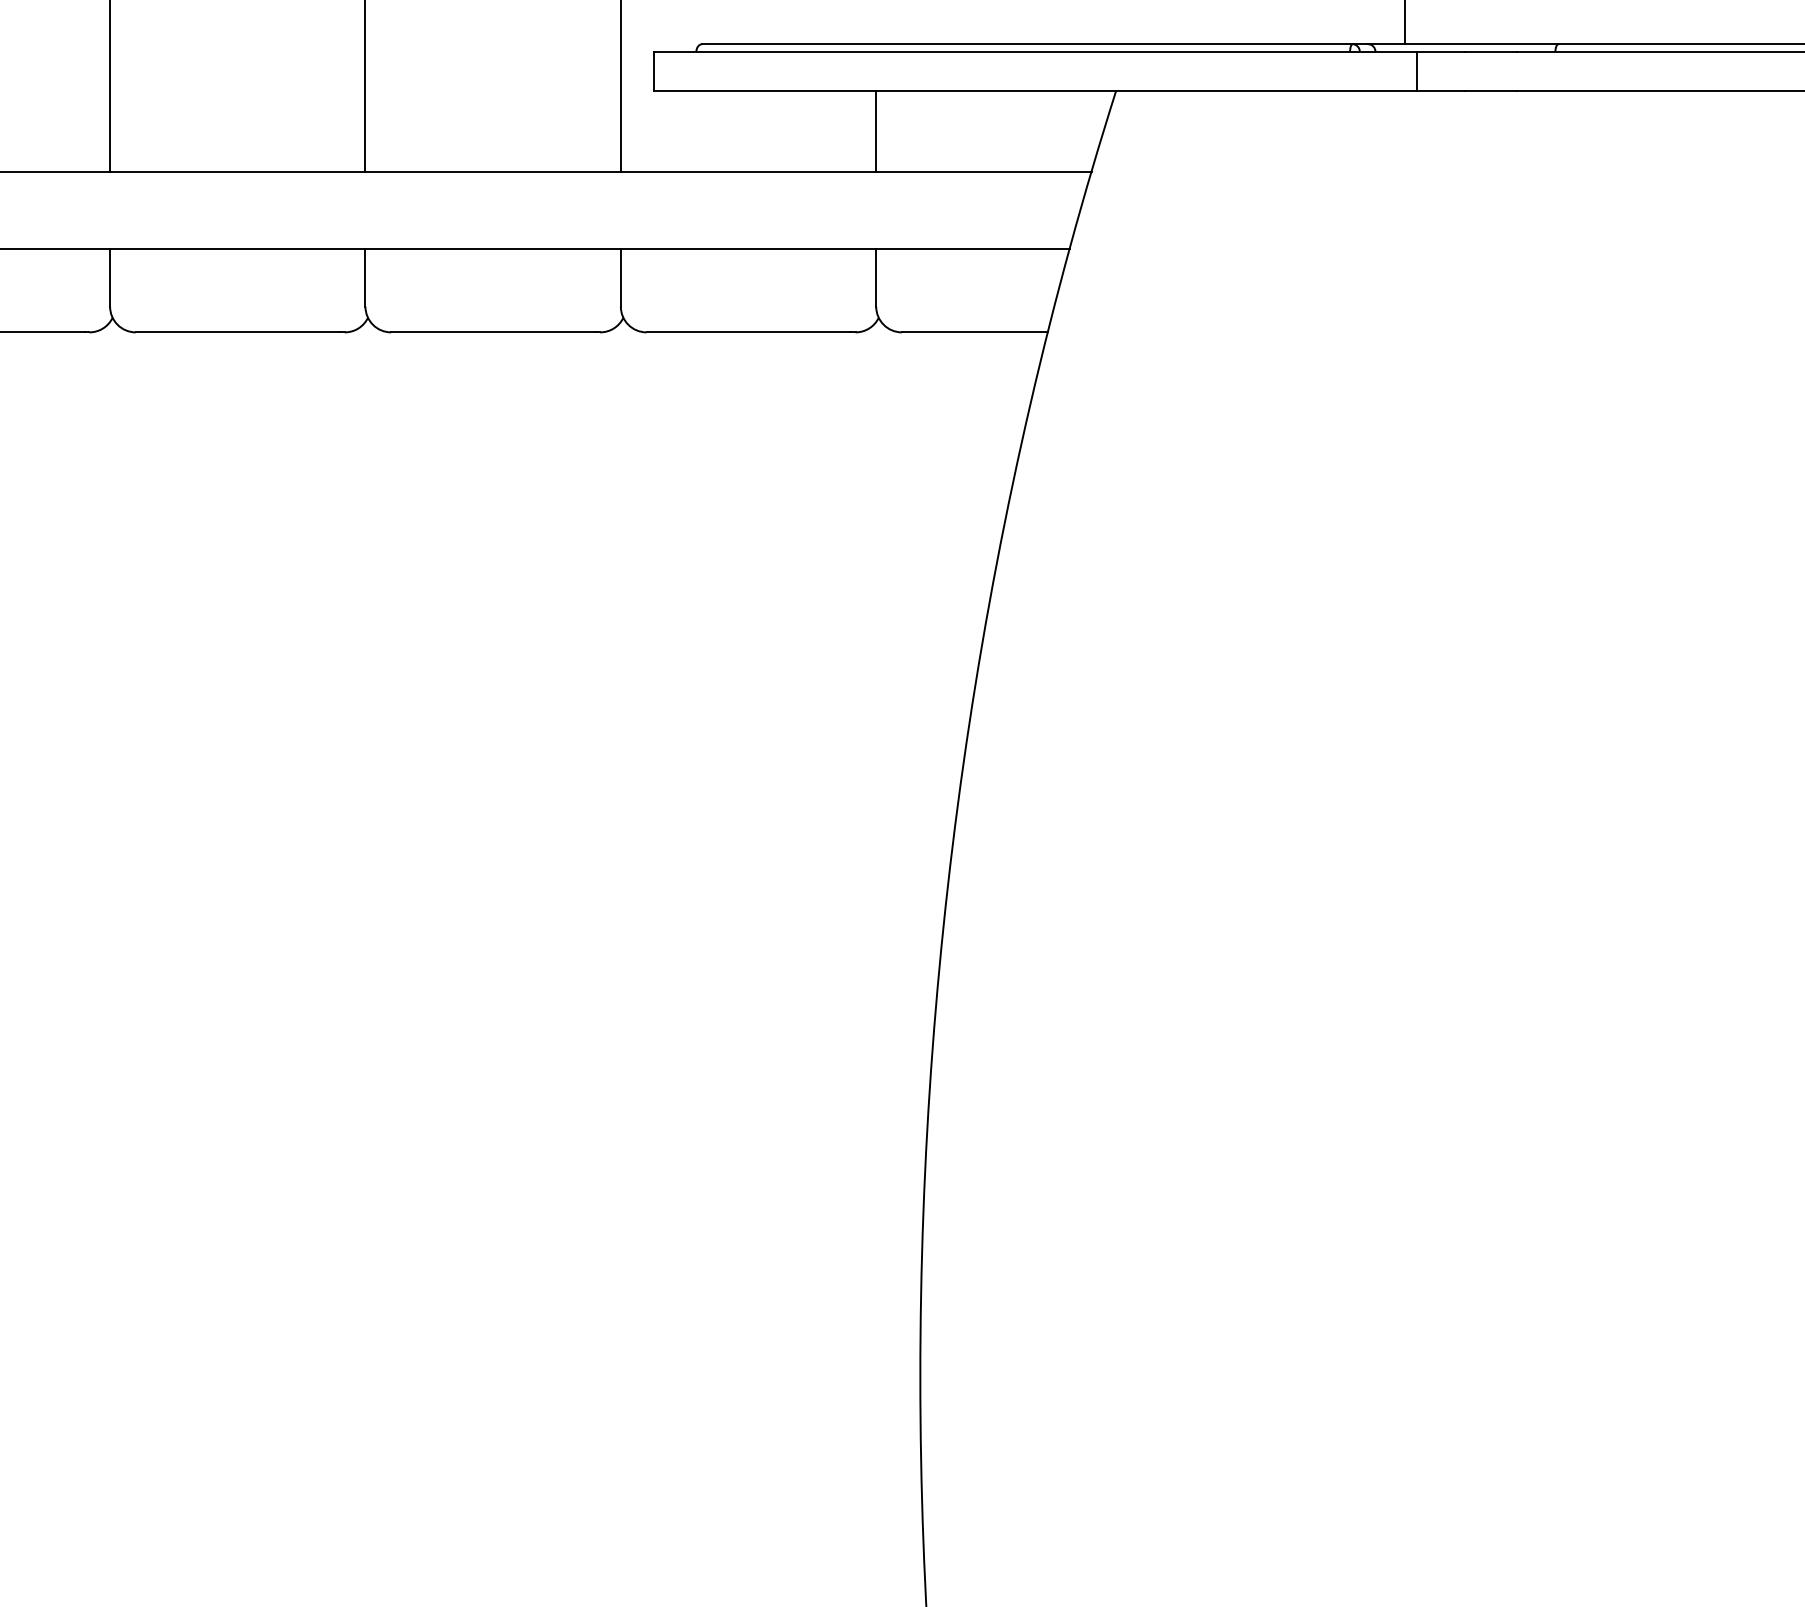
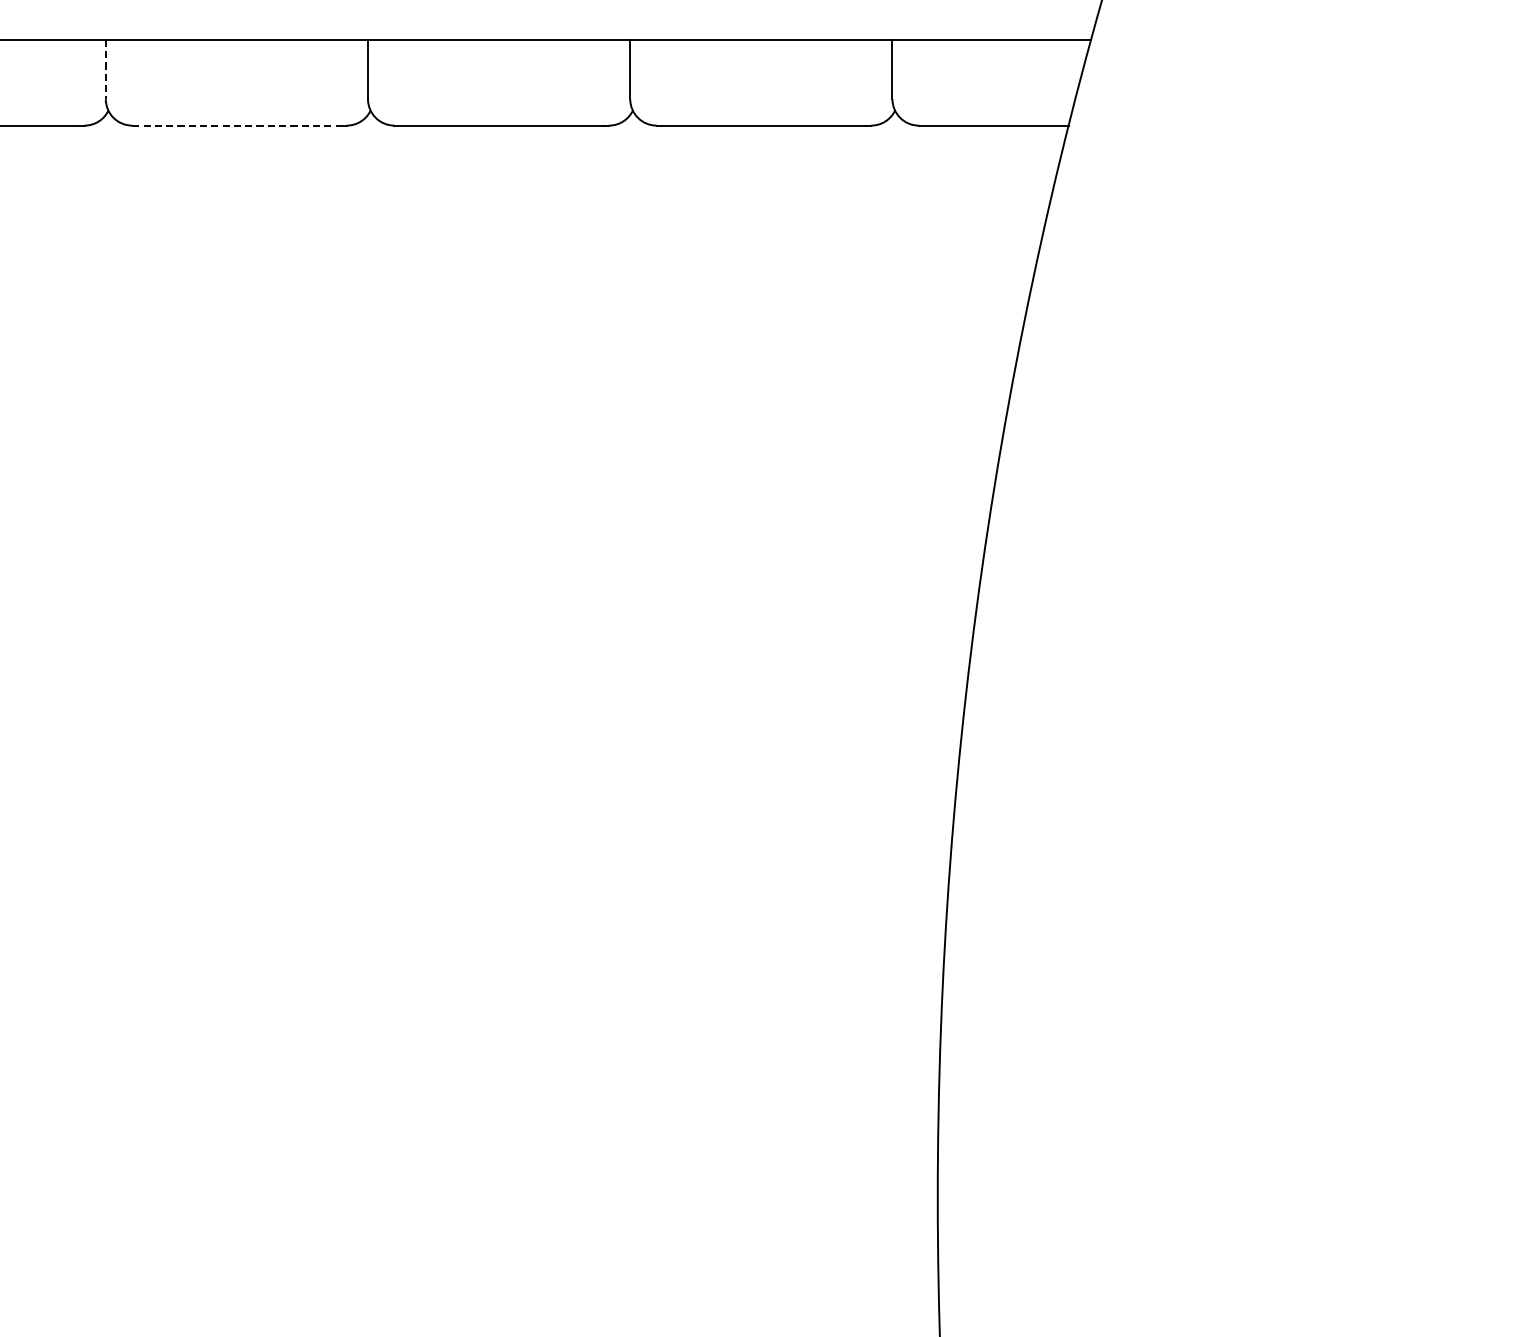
line: (110, 277) -> (106, 69), solid -> dashed
line: (238, 332) -> (237, 125), solid -> dashed

